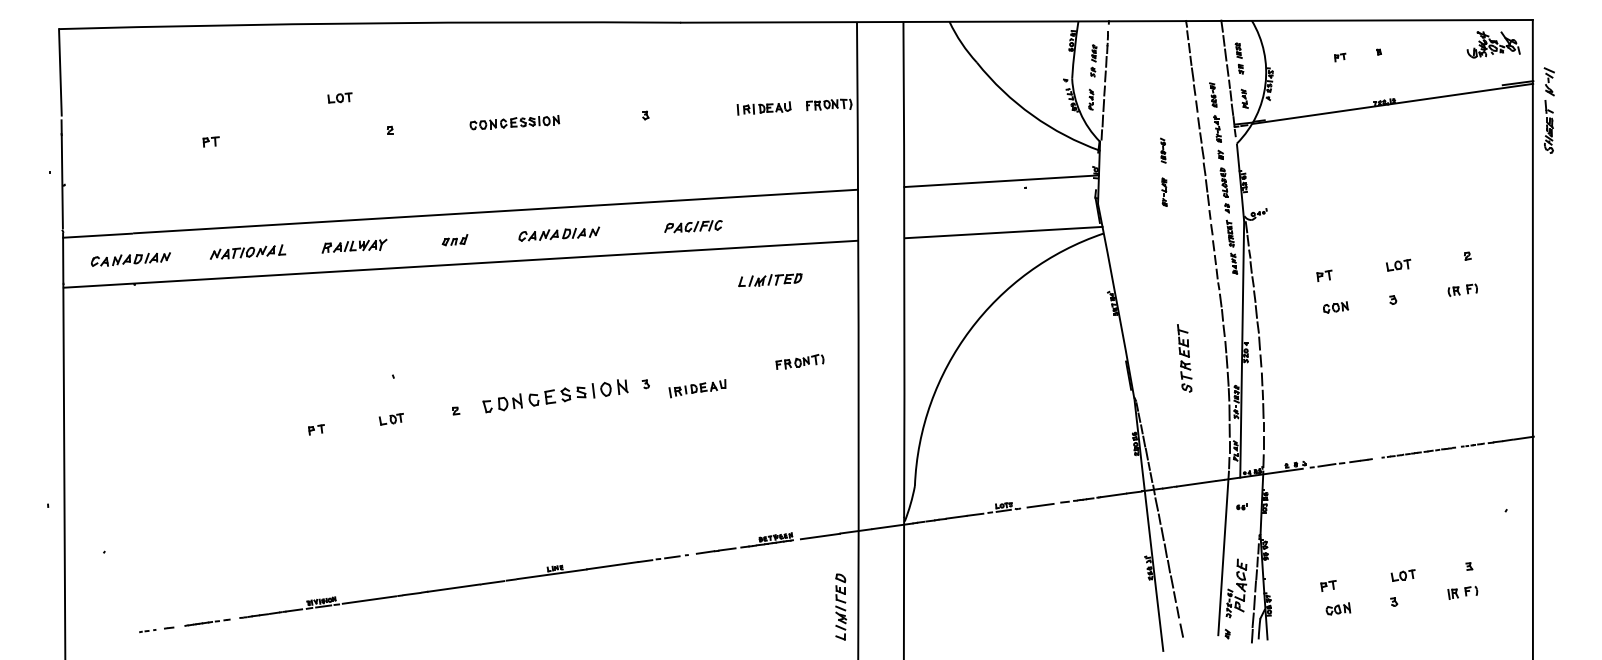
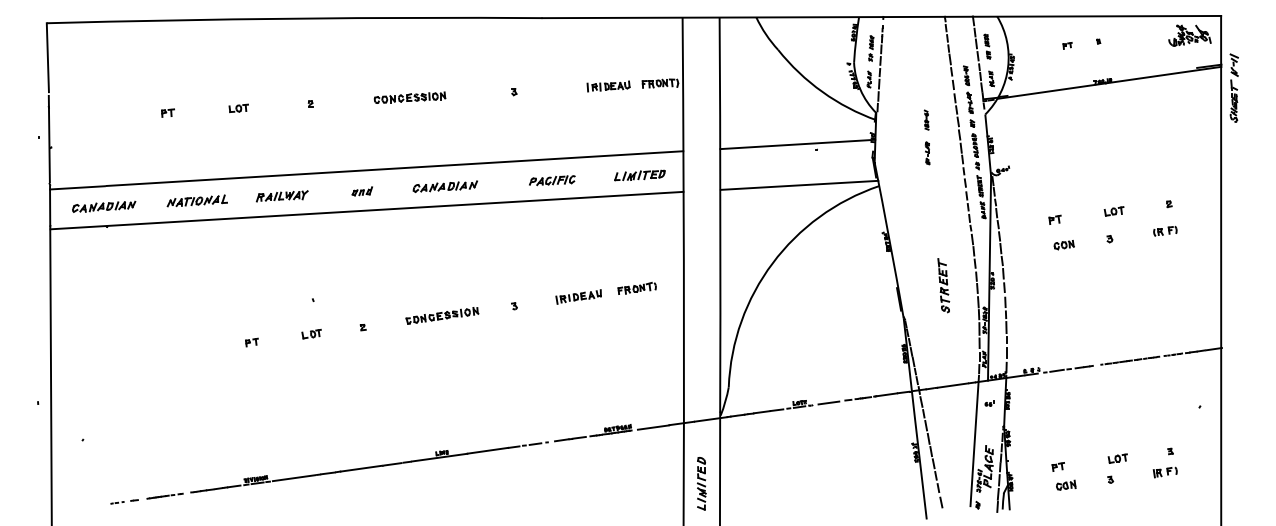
part: (339, 97) -> (238, 108), moved
part: (770, 280) -> (639, 175), moved
part: (697, 388) -> (578, 296), moved
part: (555, 396) -> (442, 315), size x0.62
part: (841, 606) -> (702, 483), moved

